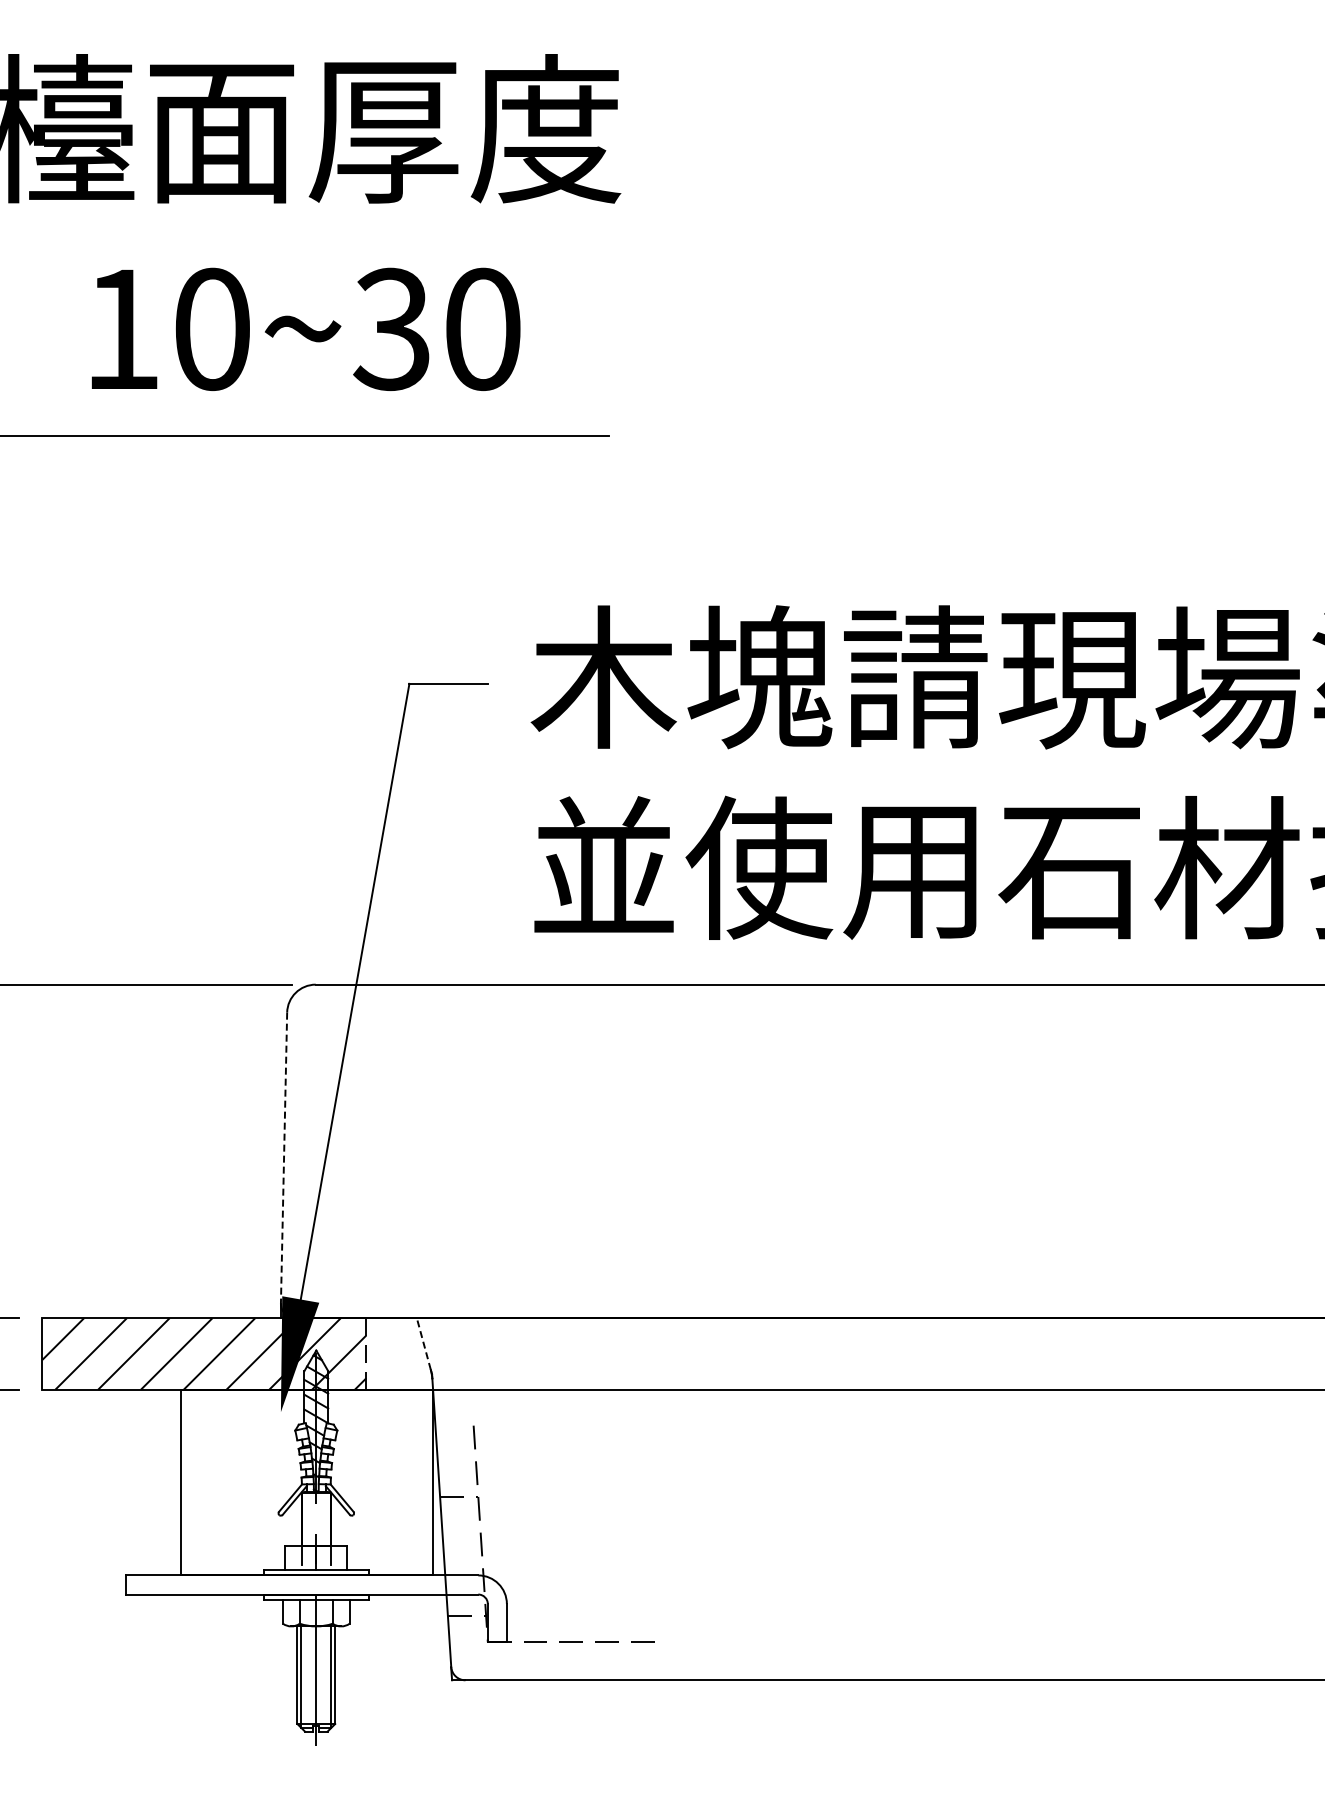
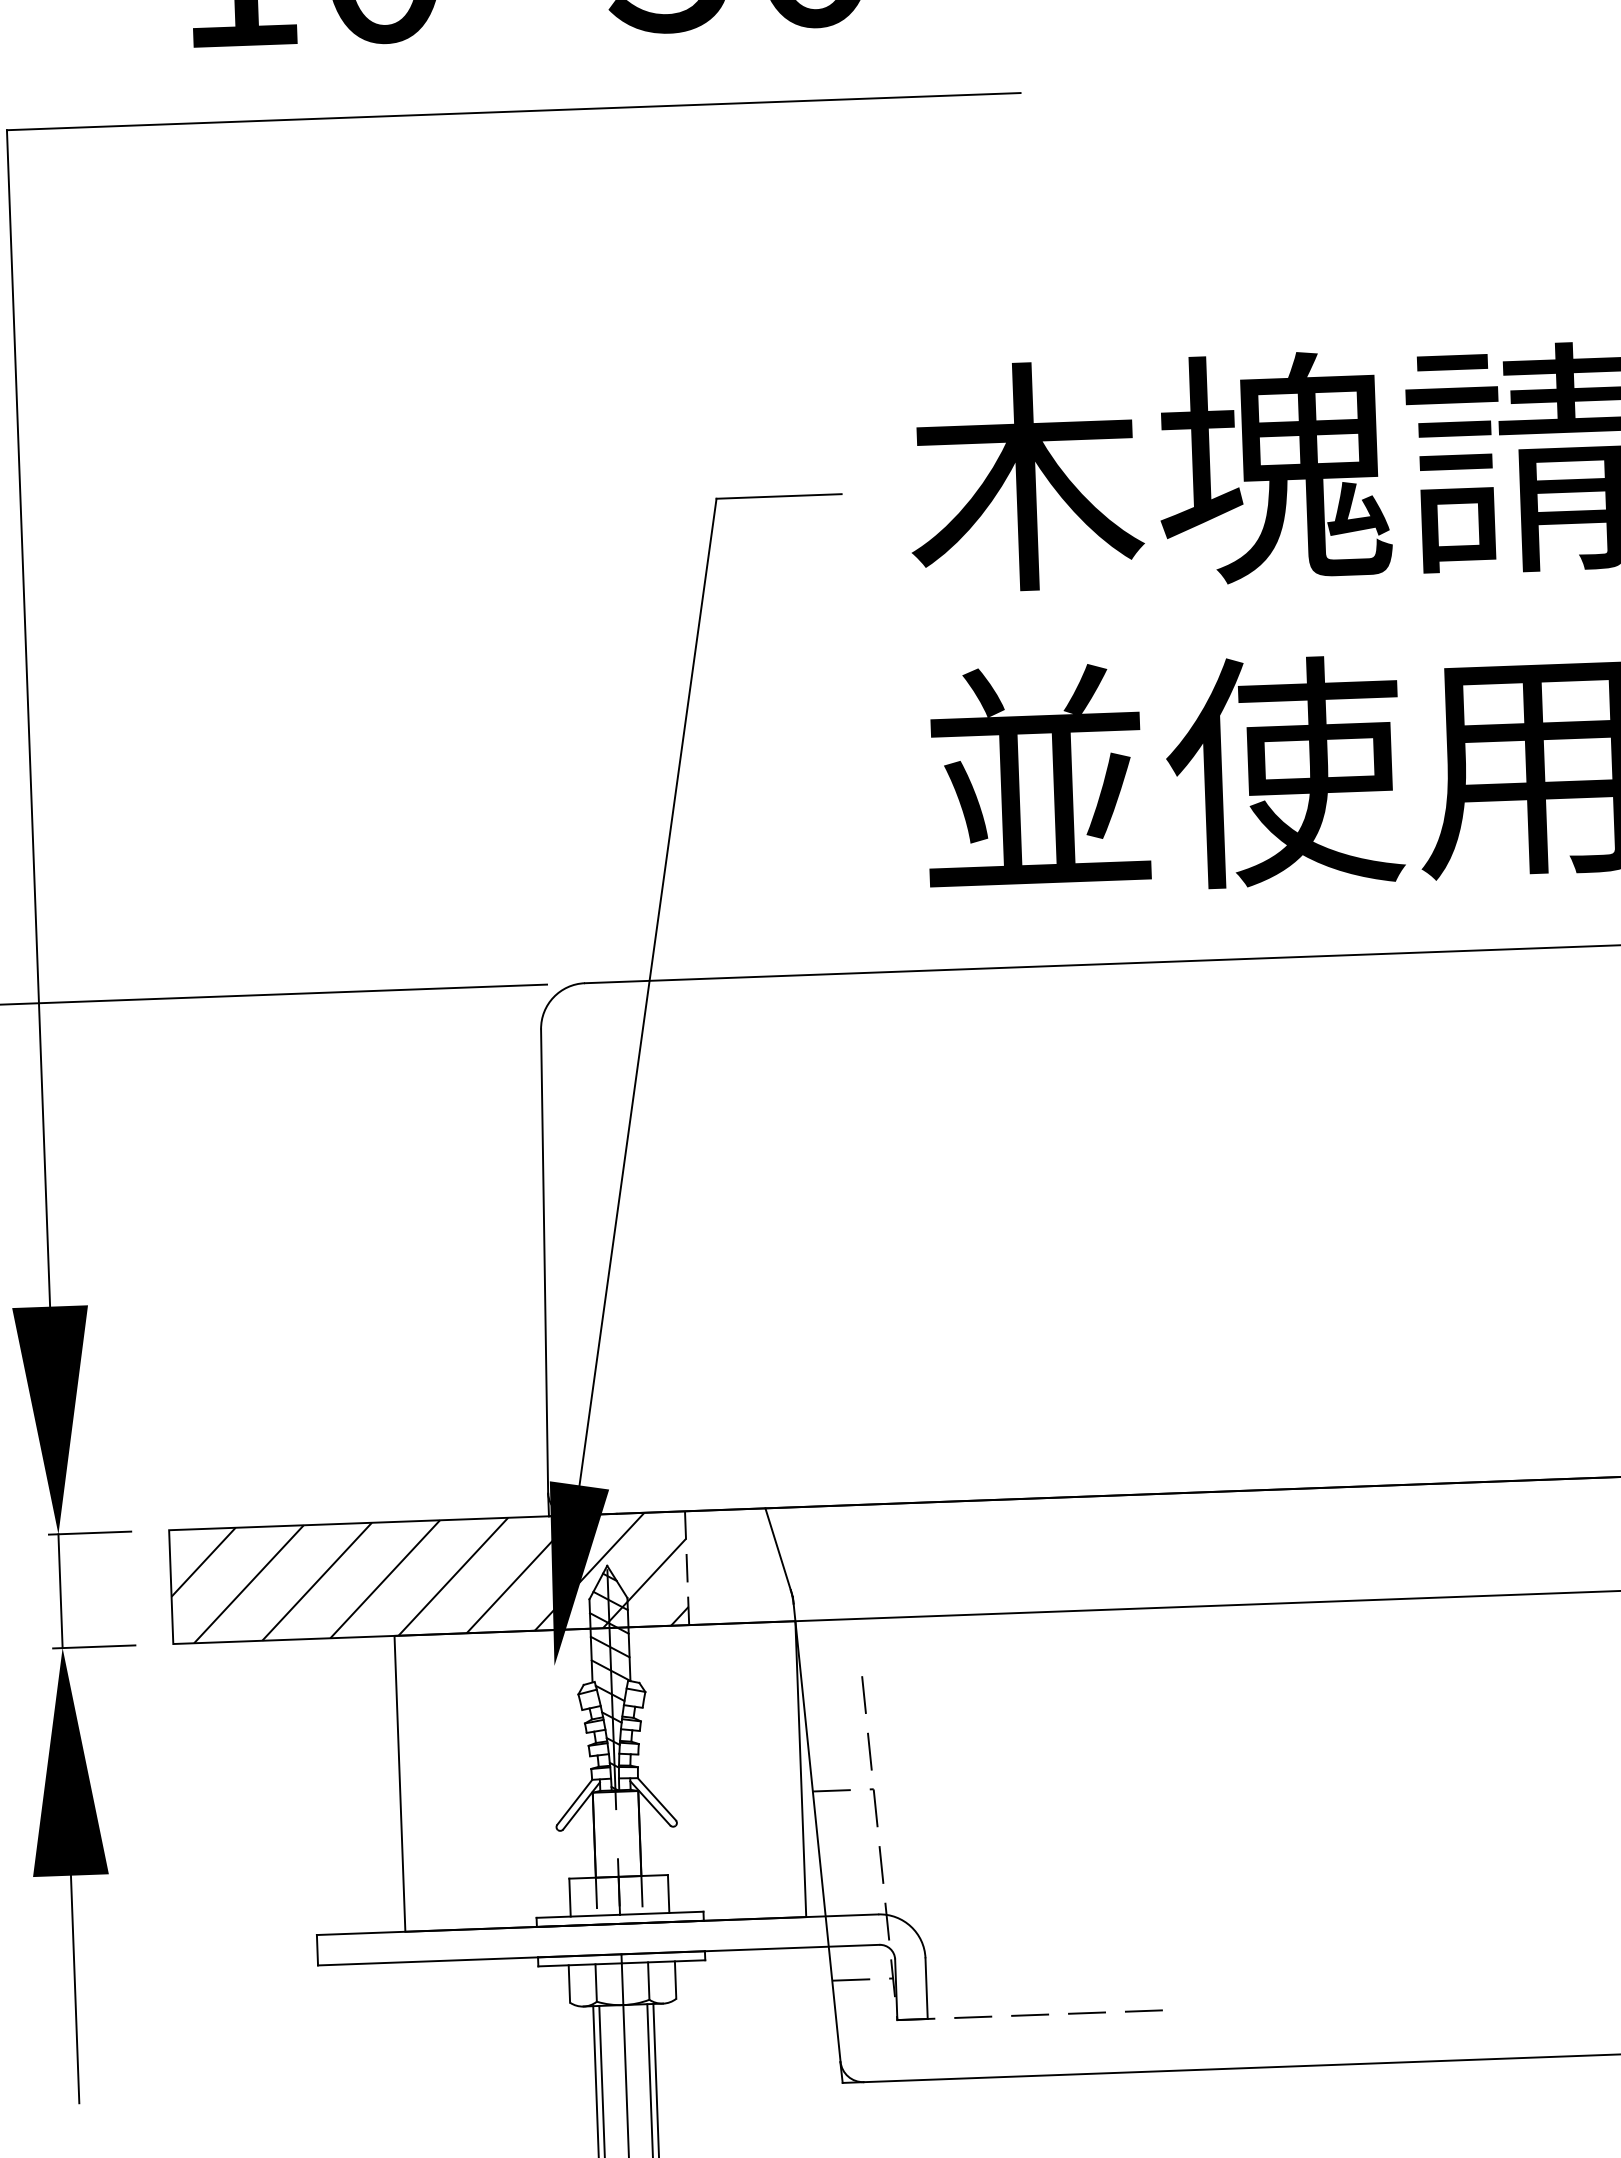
line: (284, 1158) -> (545, 1261), dashed -> solid
line: (423, 1343) -> (777, 1548), dashed -> solid

